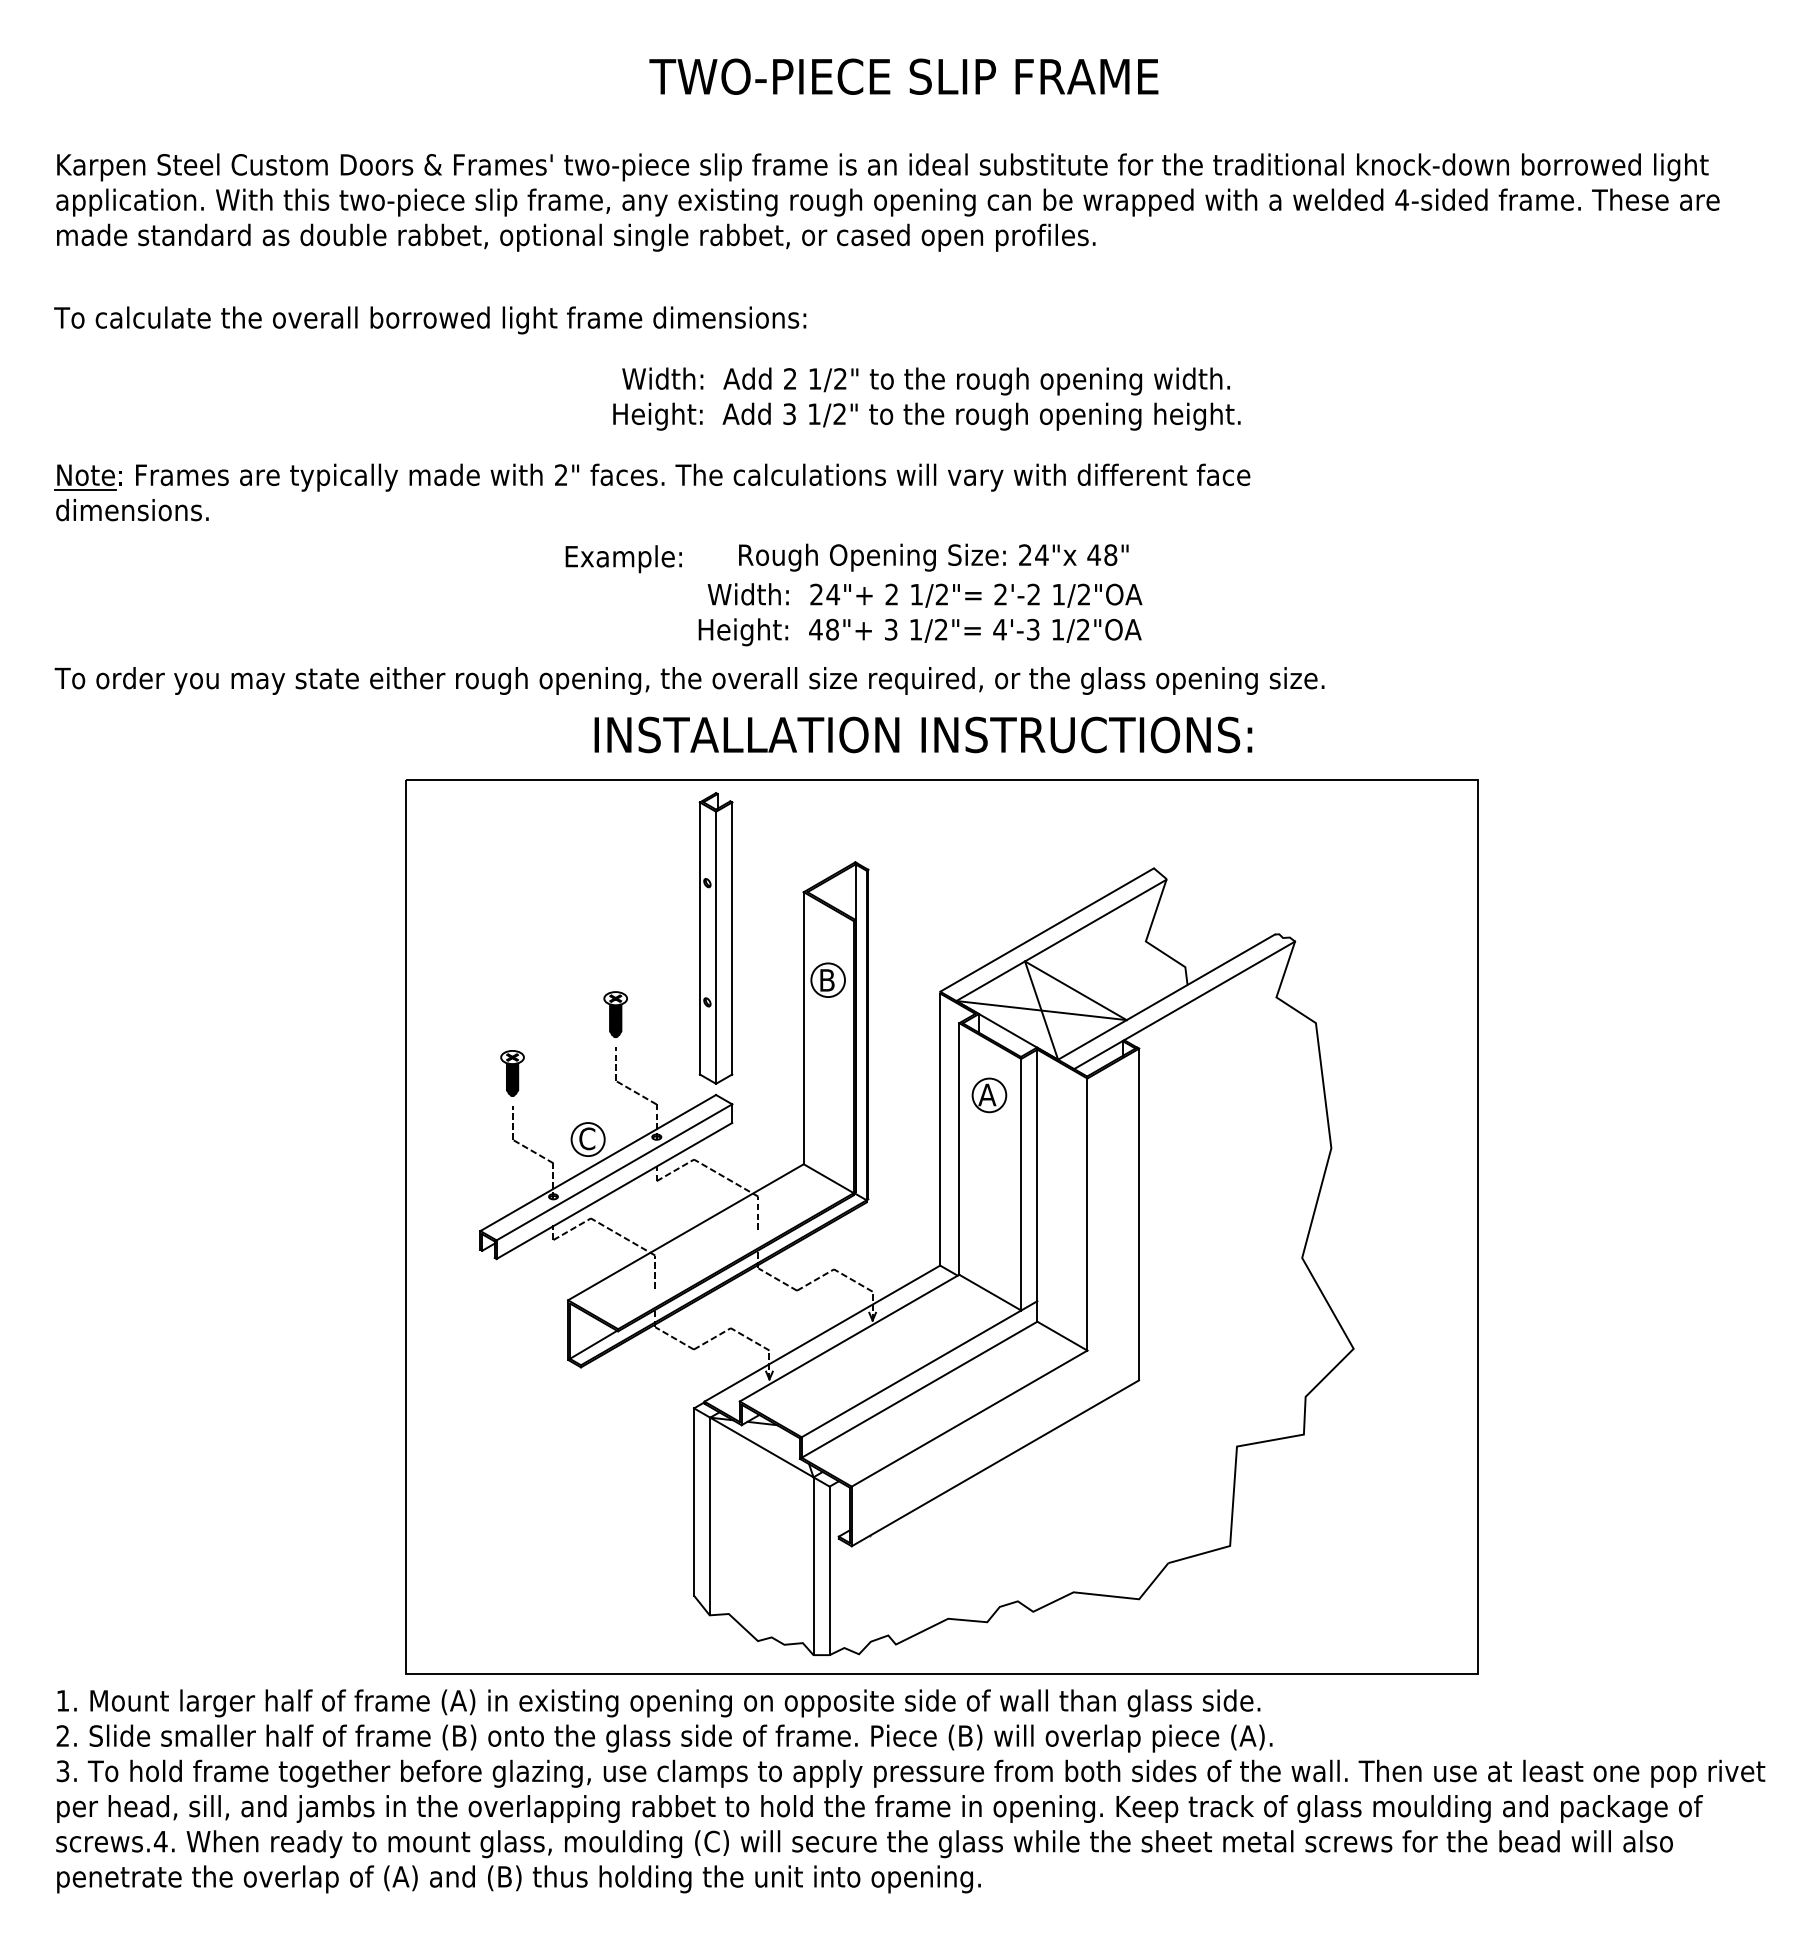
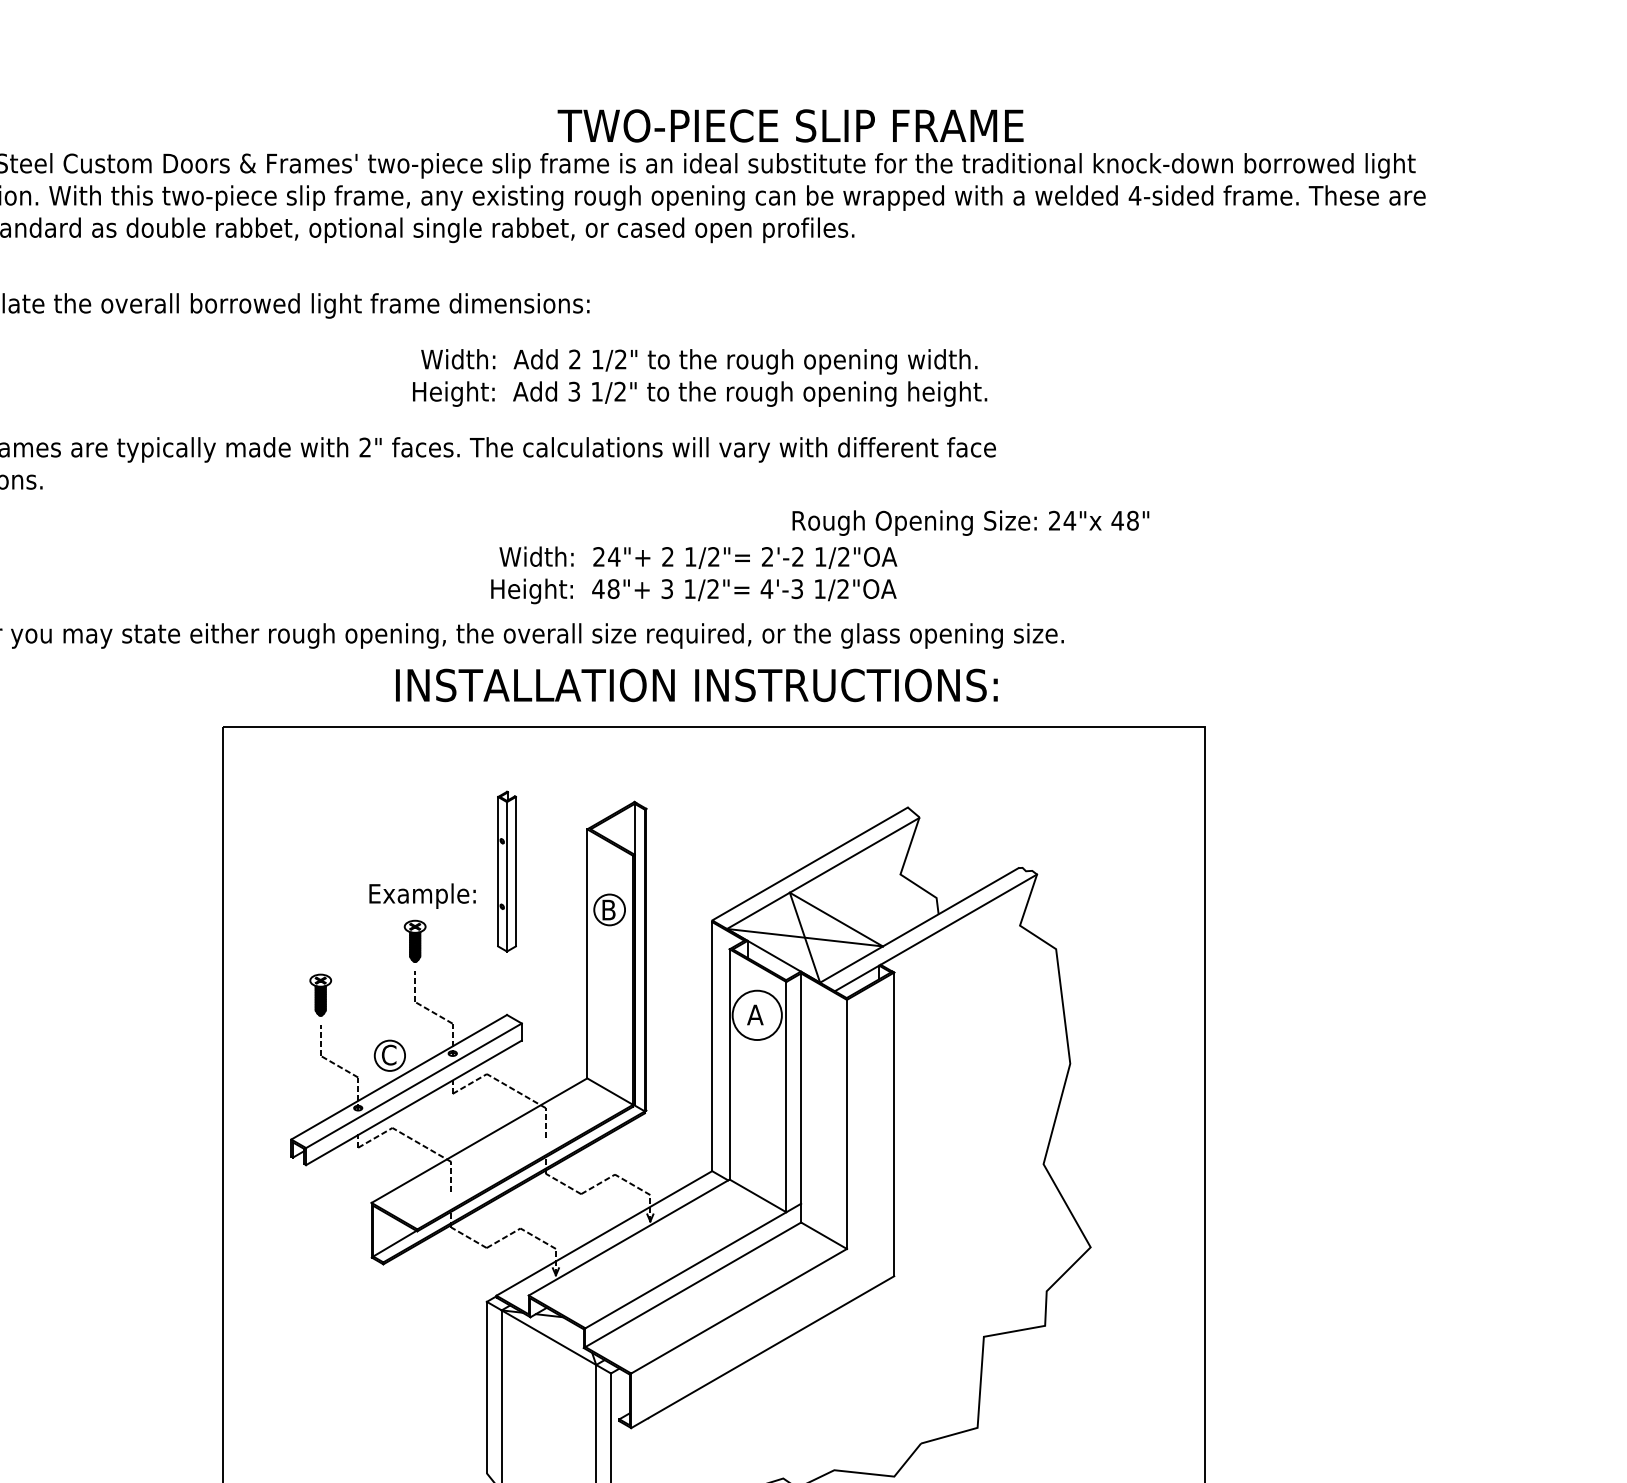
text: (903, 76) -> (790, 125), moved
text: (933, 557) -> (970, 522), moved
text: (623, 559) -> (422, 896), moved
part: (715, 938) -> (506, 871), size x0.6
circle: (989, 1095) -> (757, 1015), size x1.6

